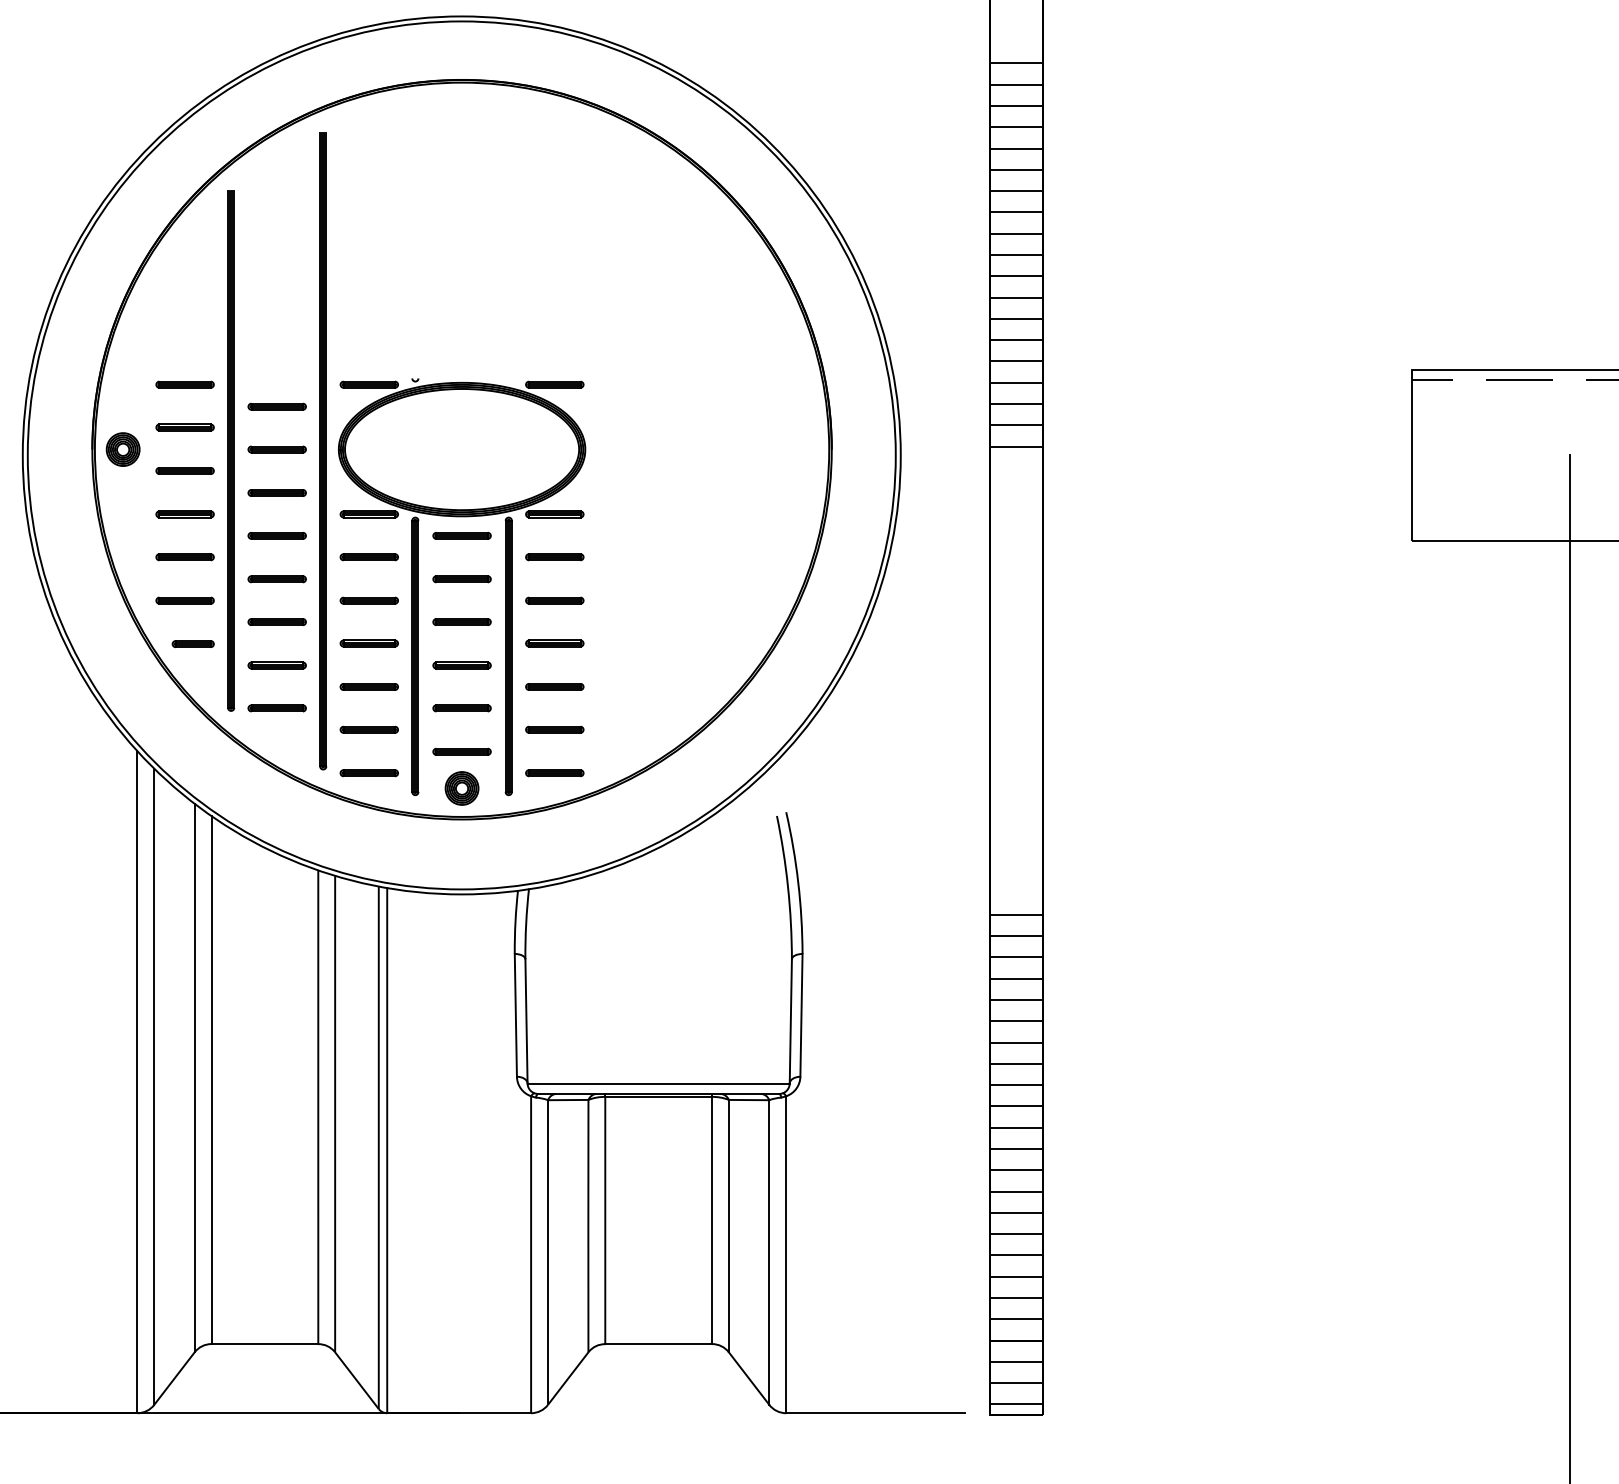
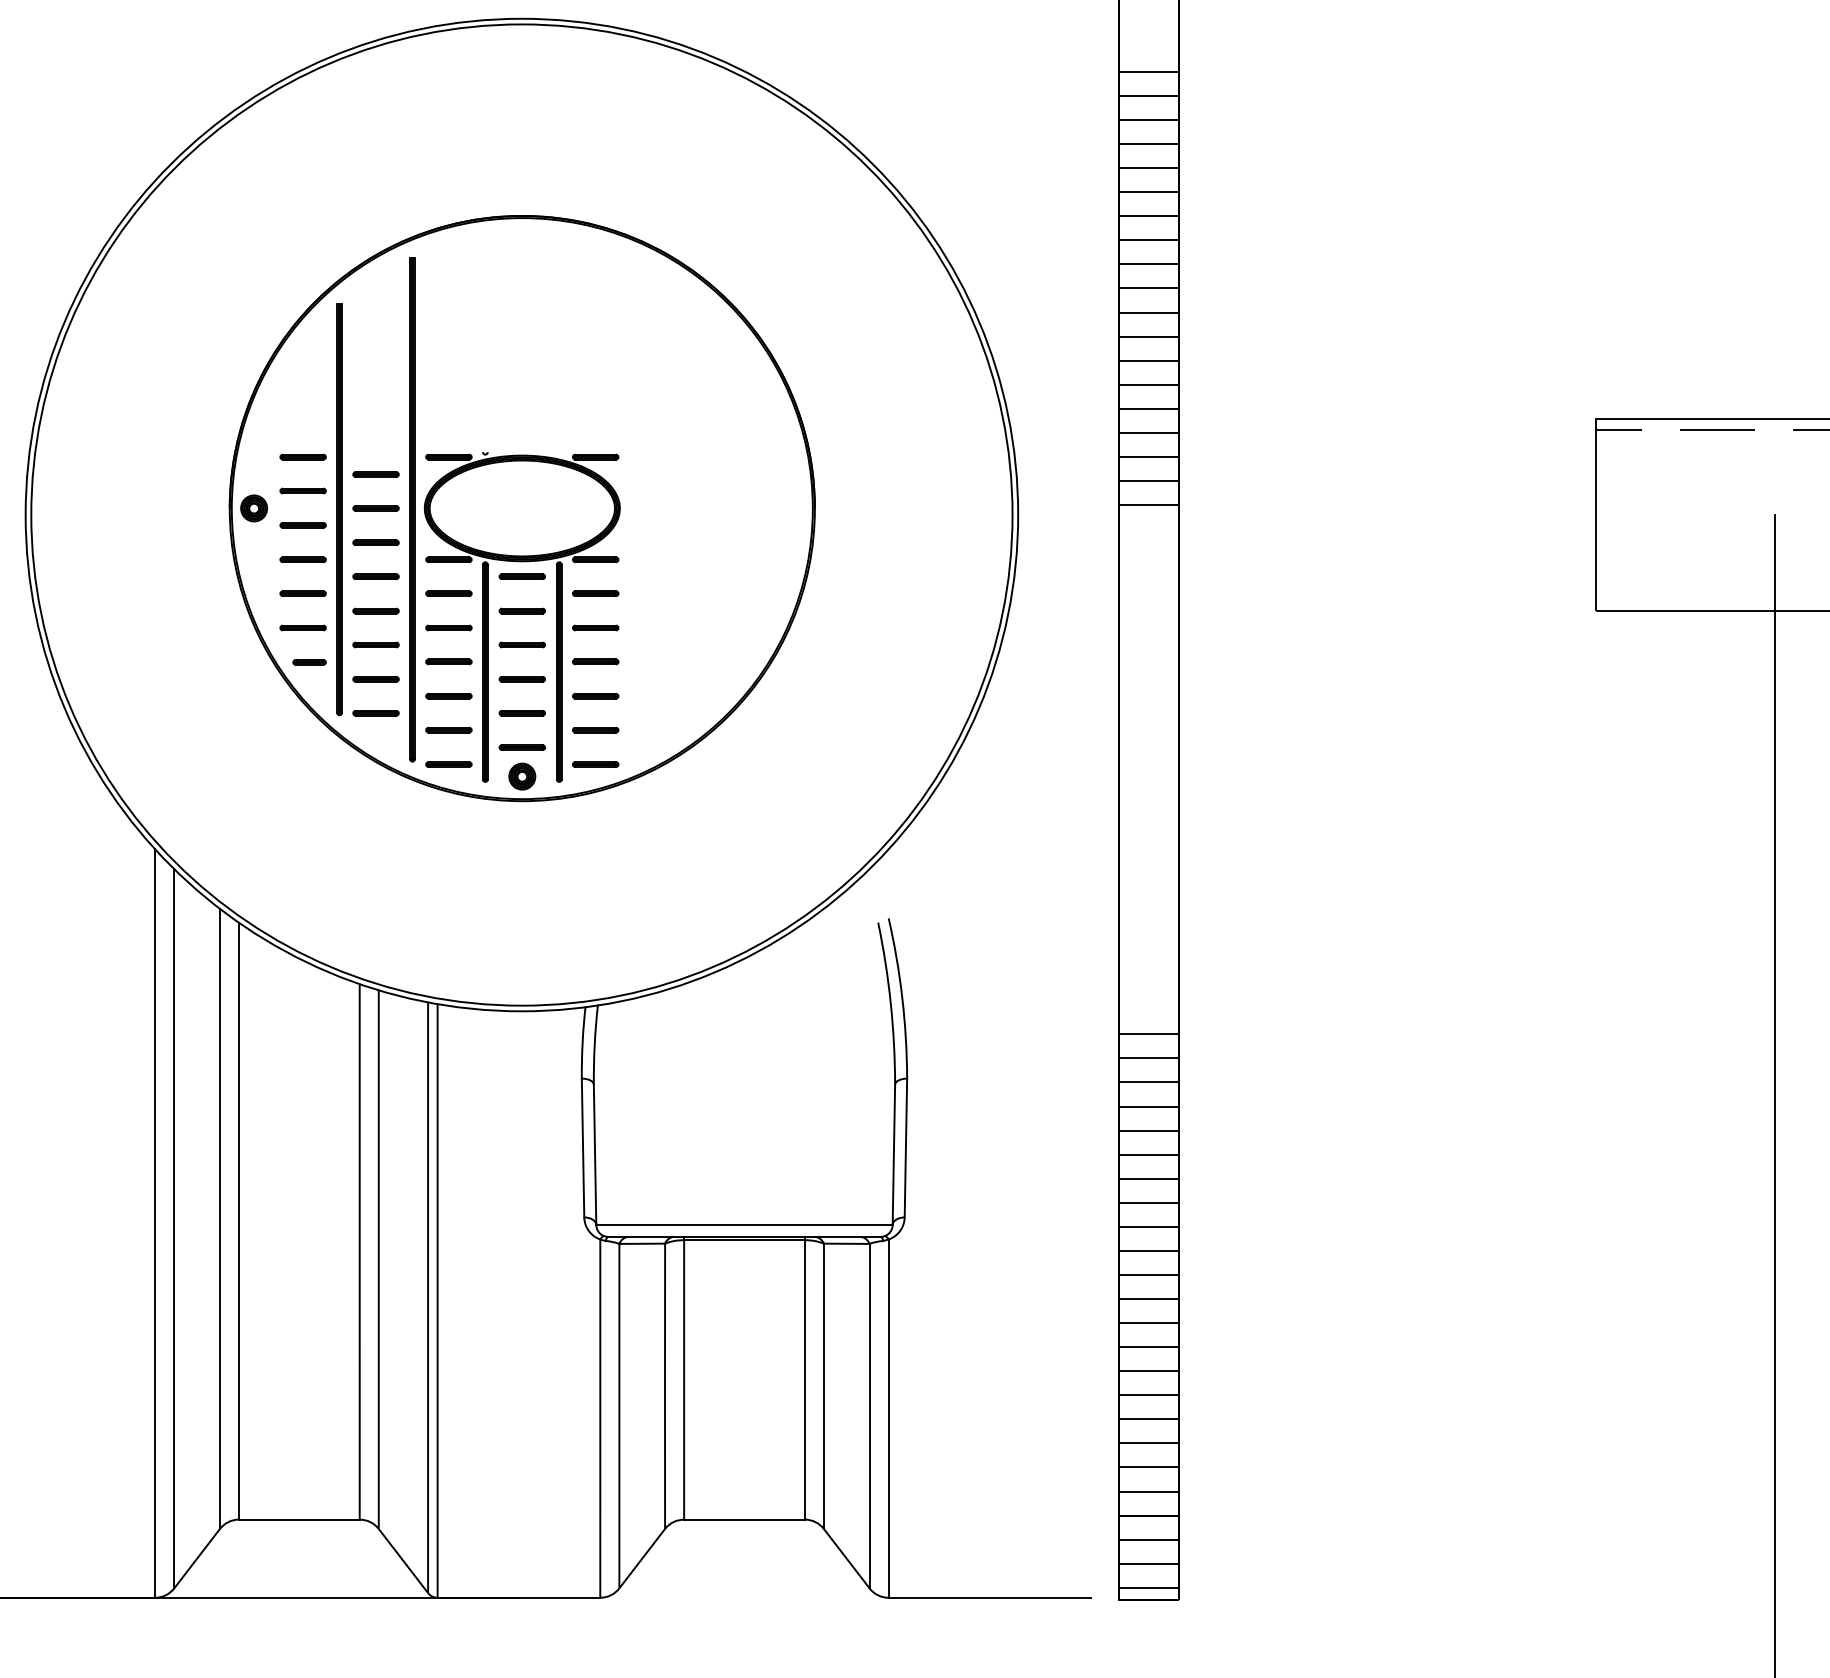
part: (462, 449) -> (522, 508), size x0.7

